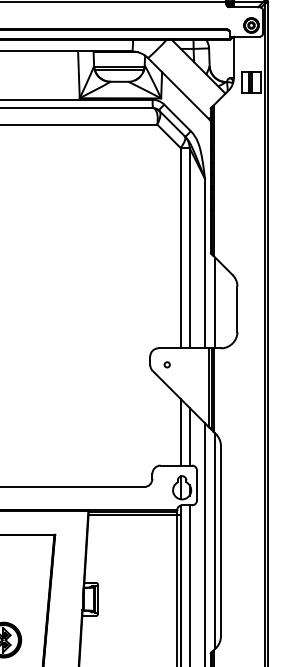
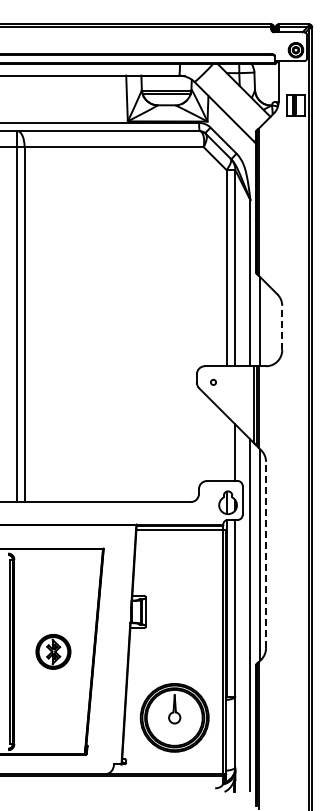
line: (237, 308) -> (282, 327), solid -> dashed
line: (180, 432) -> (226, 448), removed
line: (221, 540) -> (266, 554), solid -> dashed

